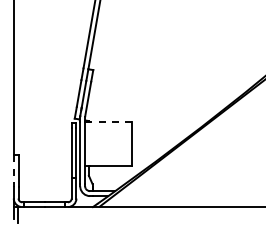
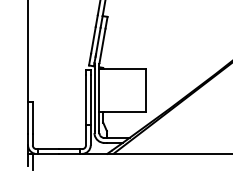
line: (111, 121) -> (125, 68), dashed -> solid
line: (13, 171) -> (27, 118), dashed -> solid

